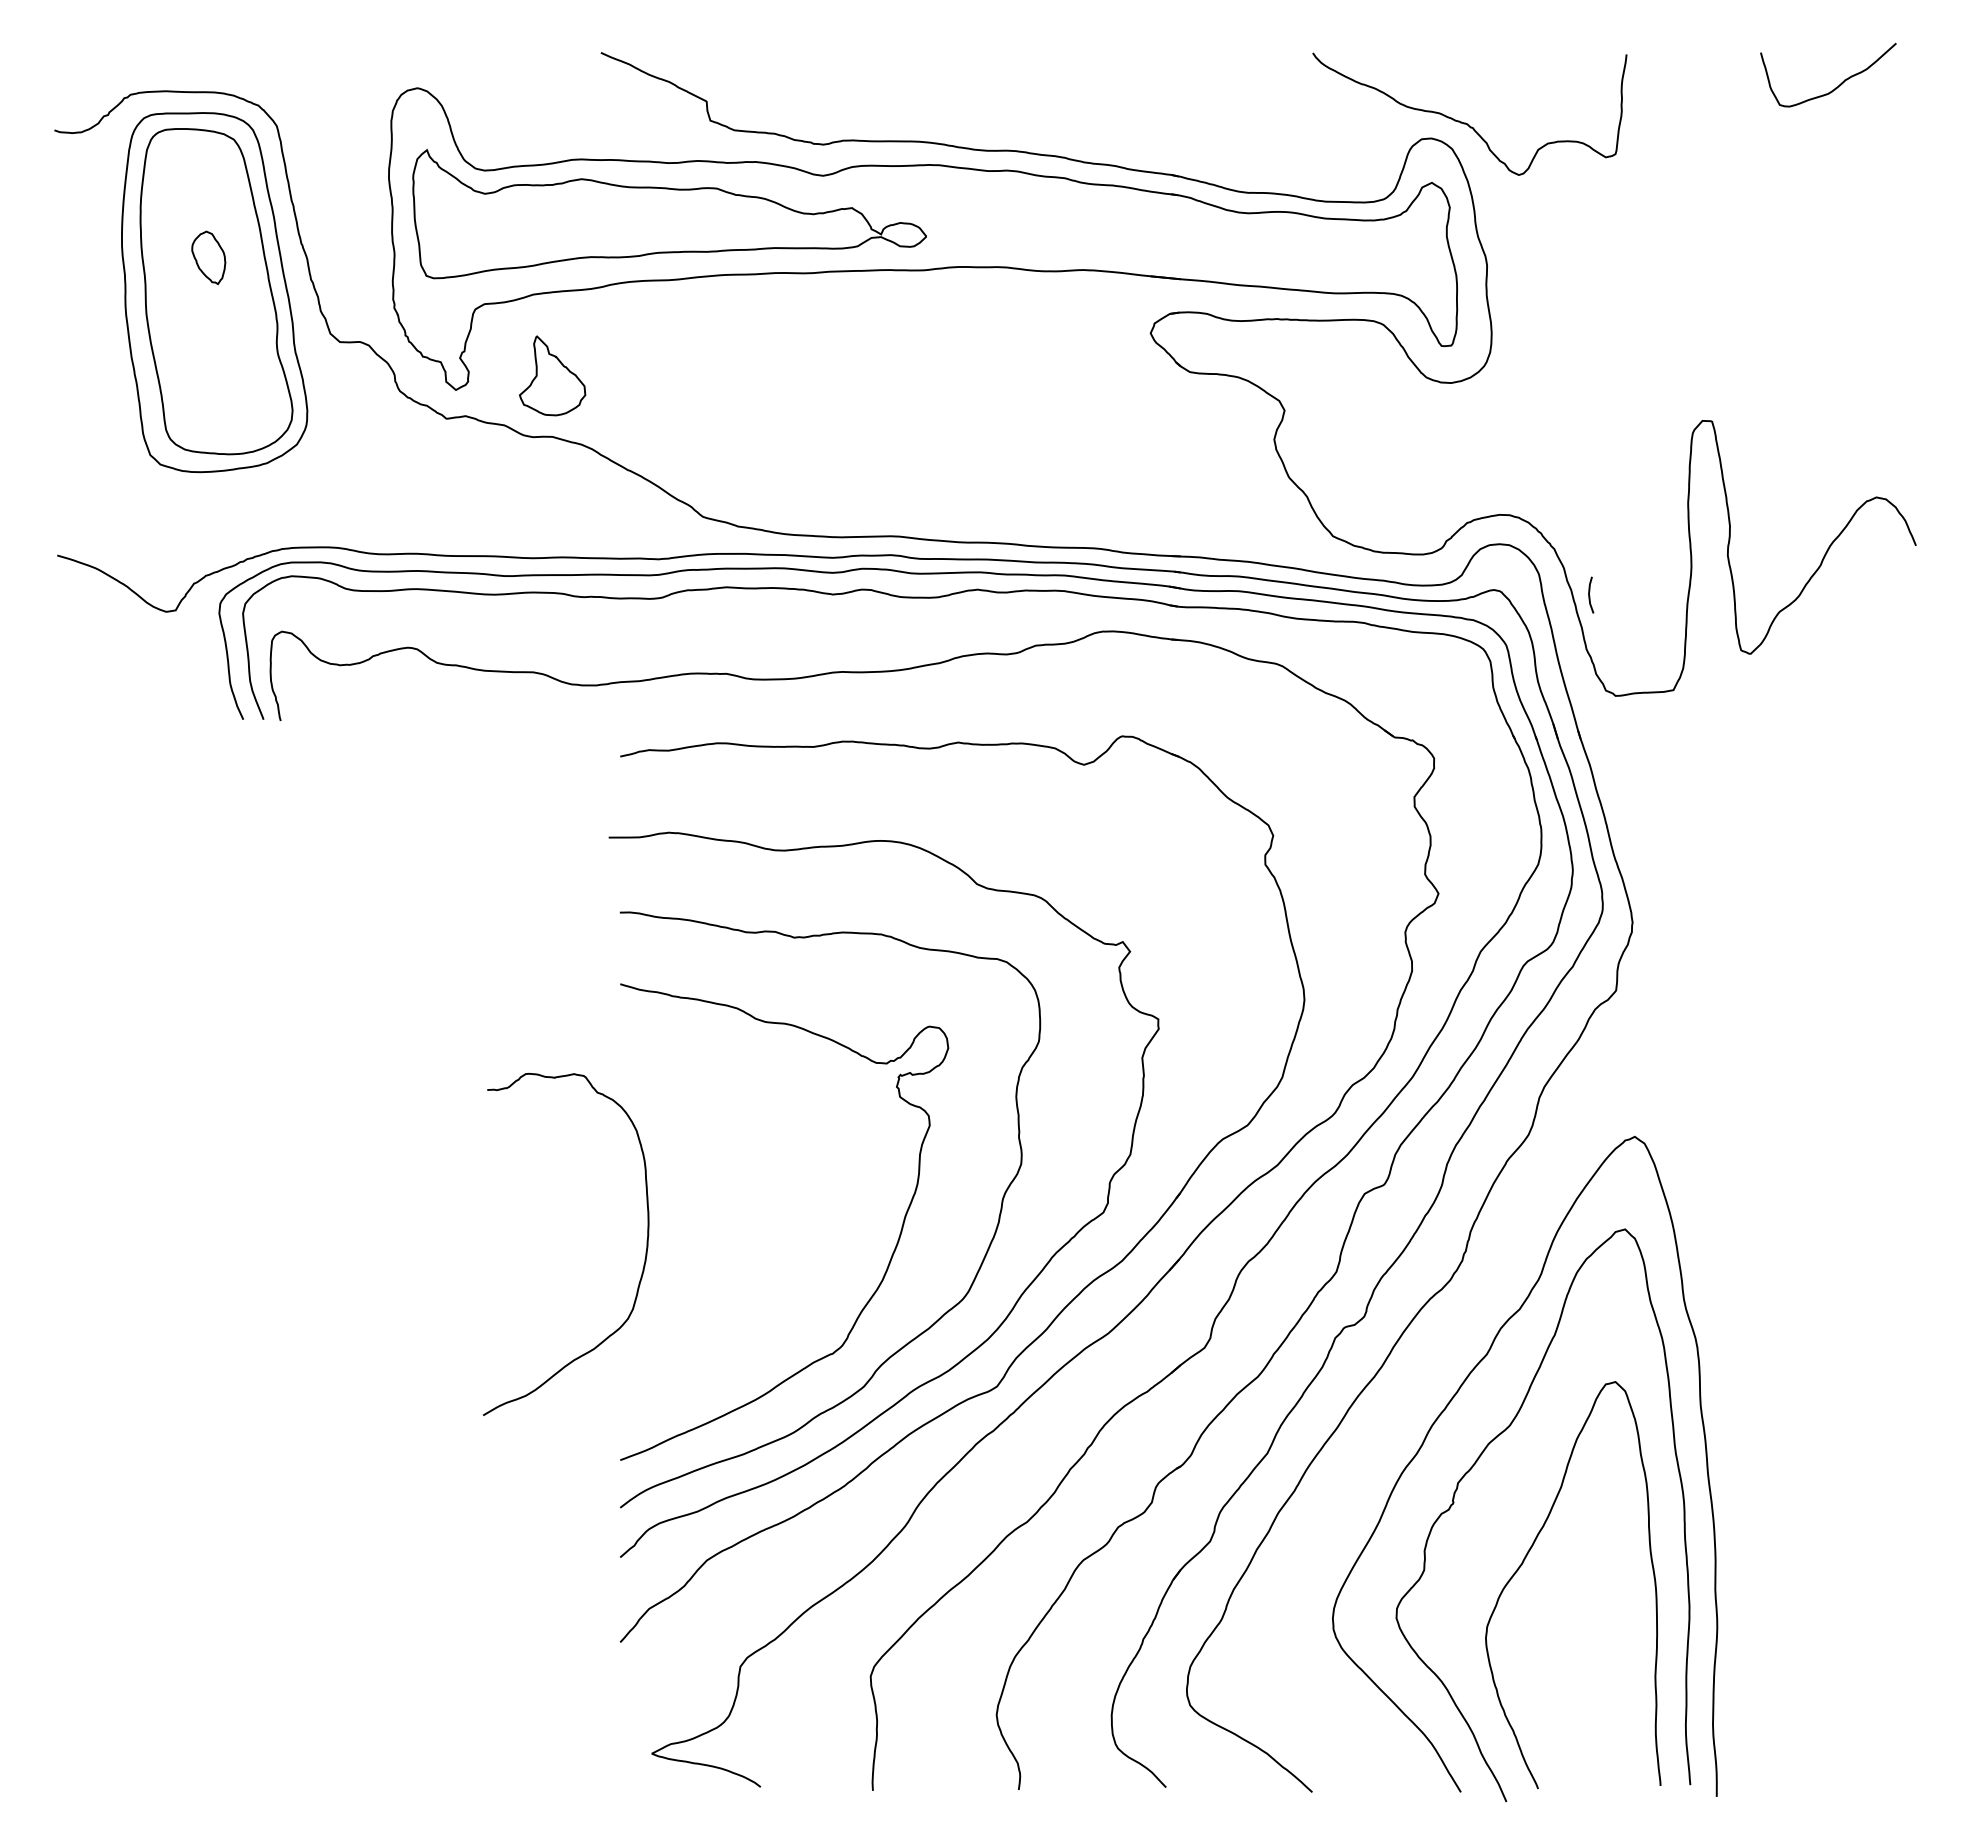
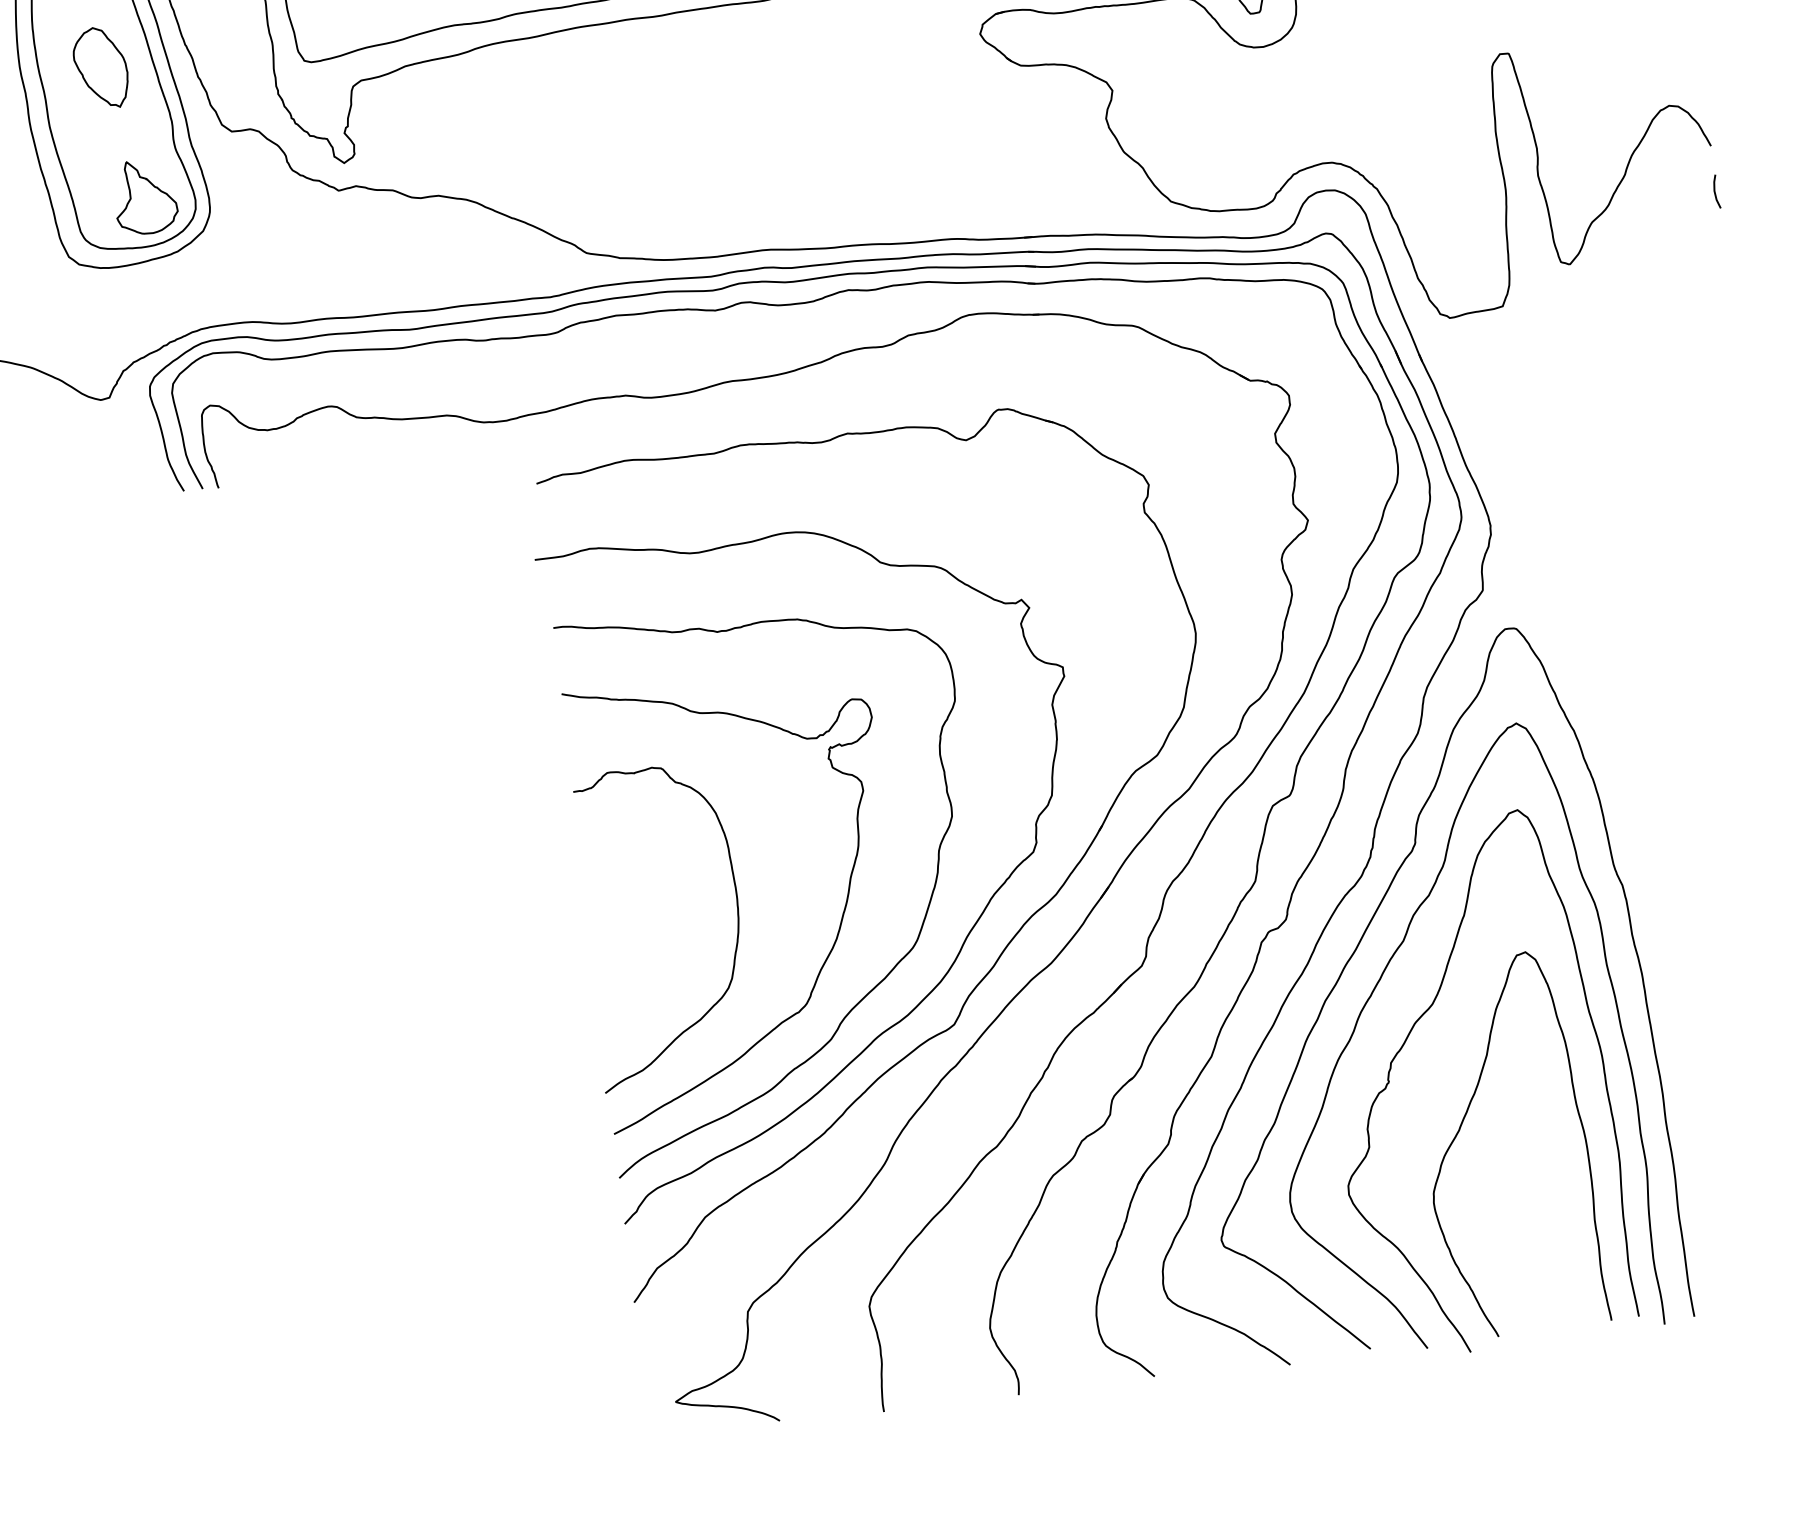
part: (208, 257) -> (100, 67), size x1.67
part: (552, 375) -> (145, 196), moved
line: (1590, 595) -> (1716, 192), moved
curve: (645, 1251) -> (737, 923), moved
curve: (1433, 1361) -> (1354, 953), added

